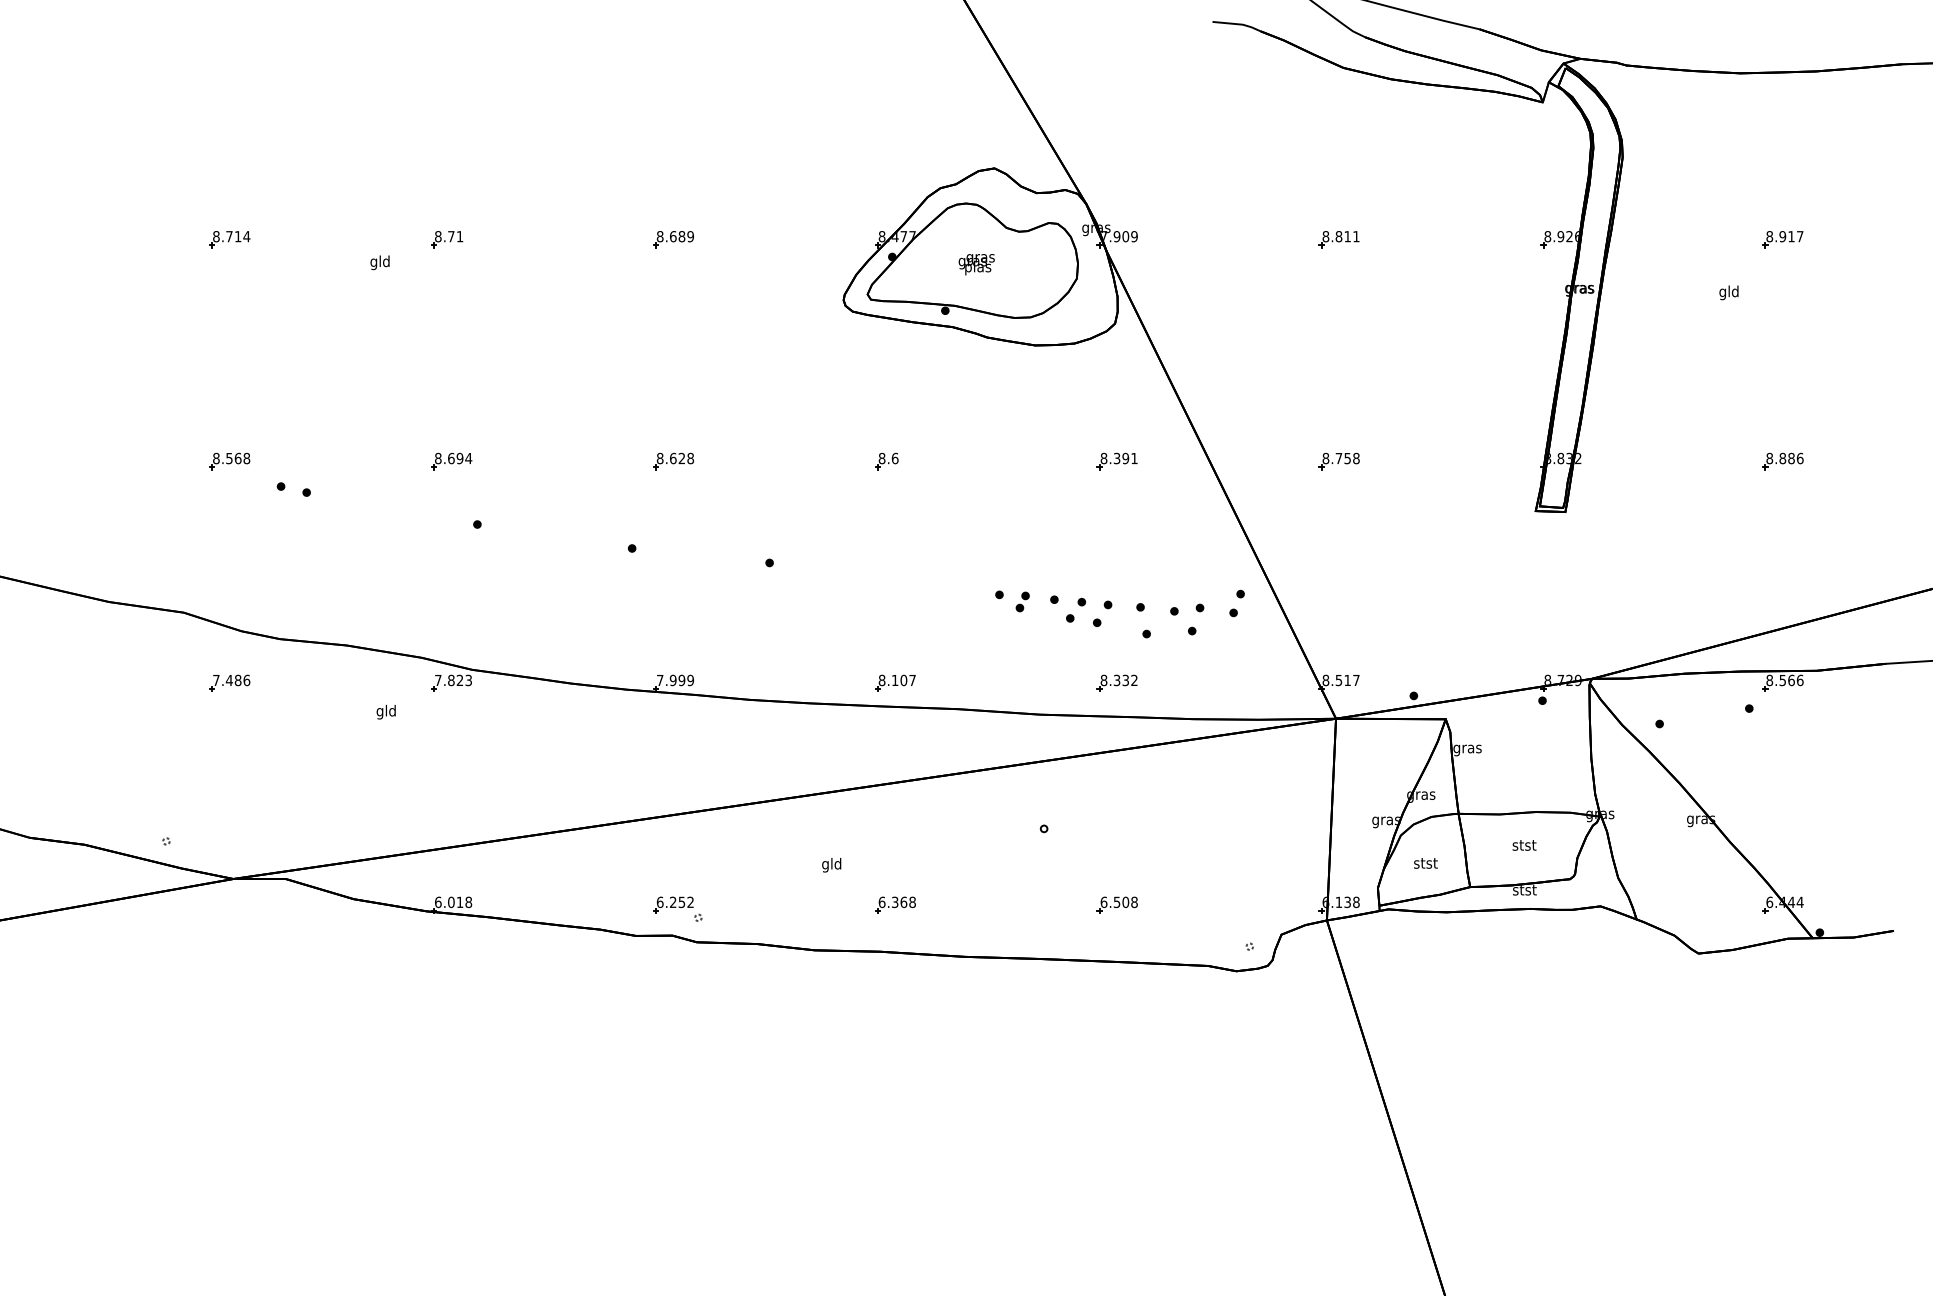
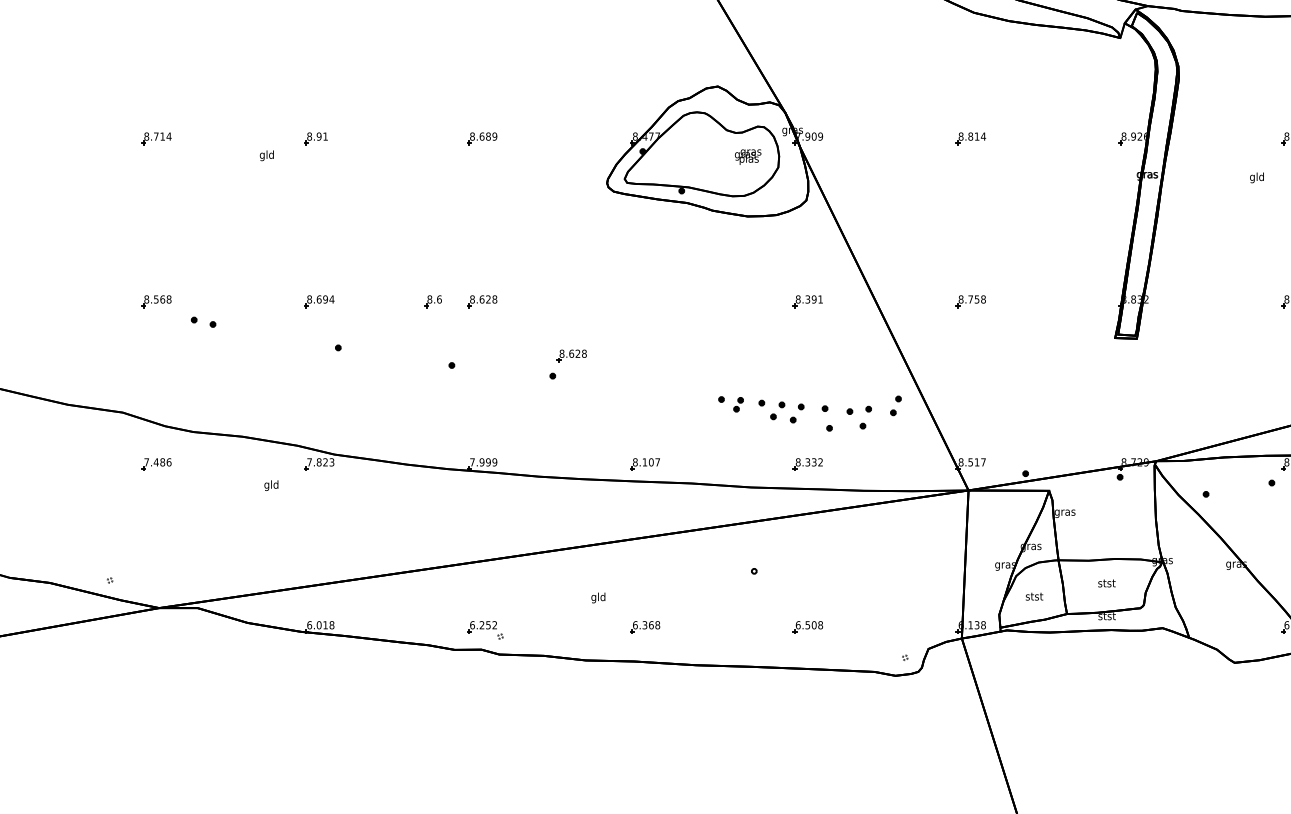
text: (451, 236) -> (319, 136), 8.71 -> 8.91
text: (1355, 236) -> (982, 136), 8.811 -> 8.814
text: (976, 264) -> (747, 157), moved
part: (886, 461) -> (433, 301), moved
part: (795, 535) -> (571, 355), added

